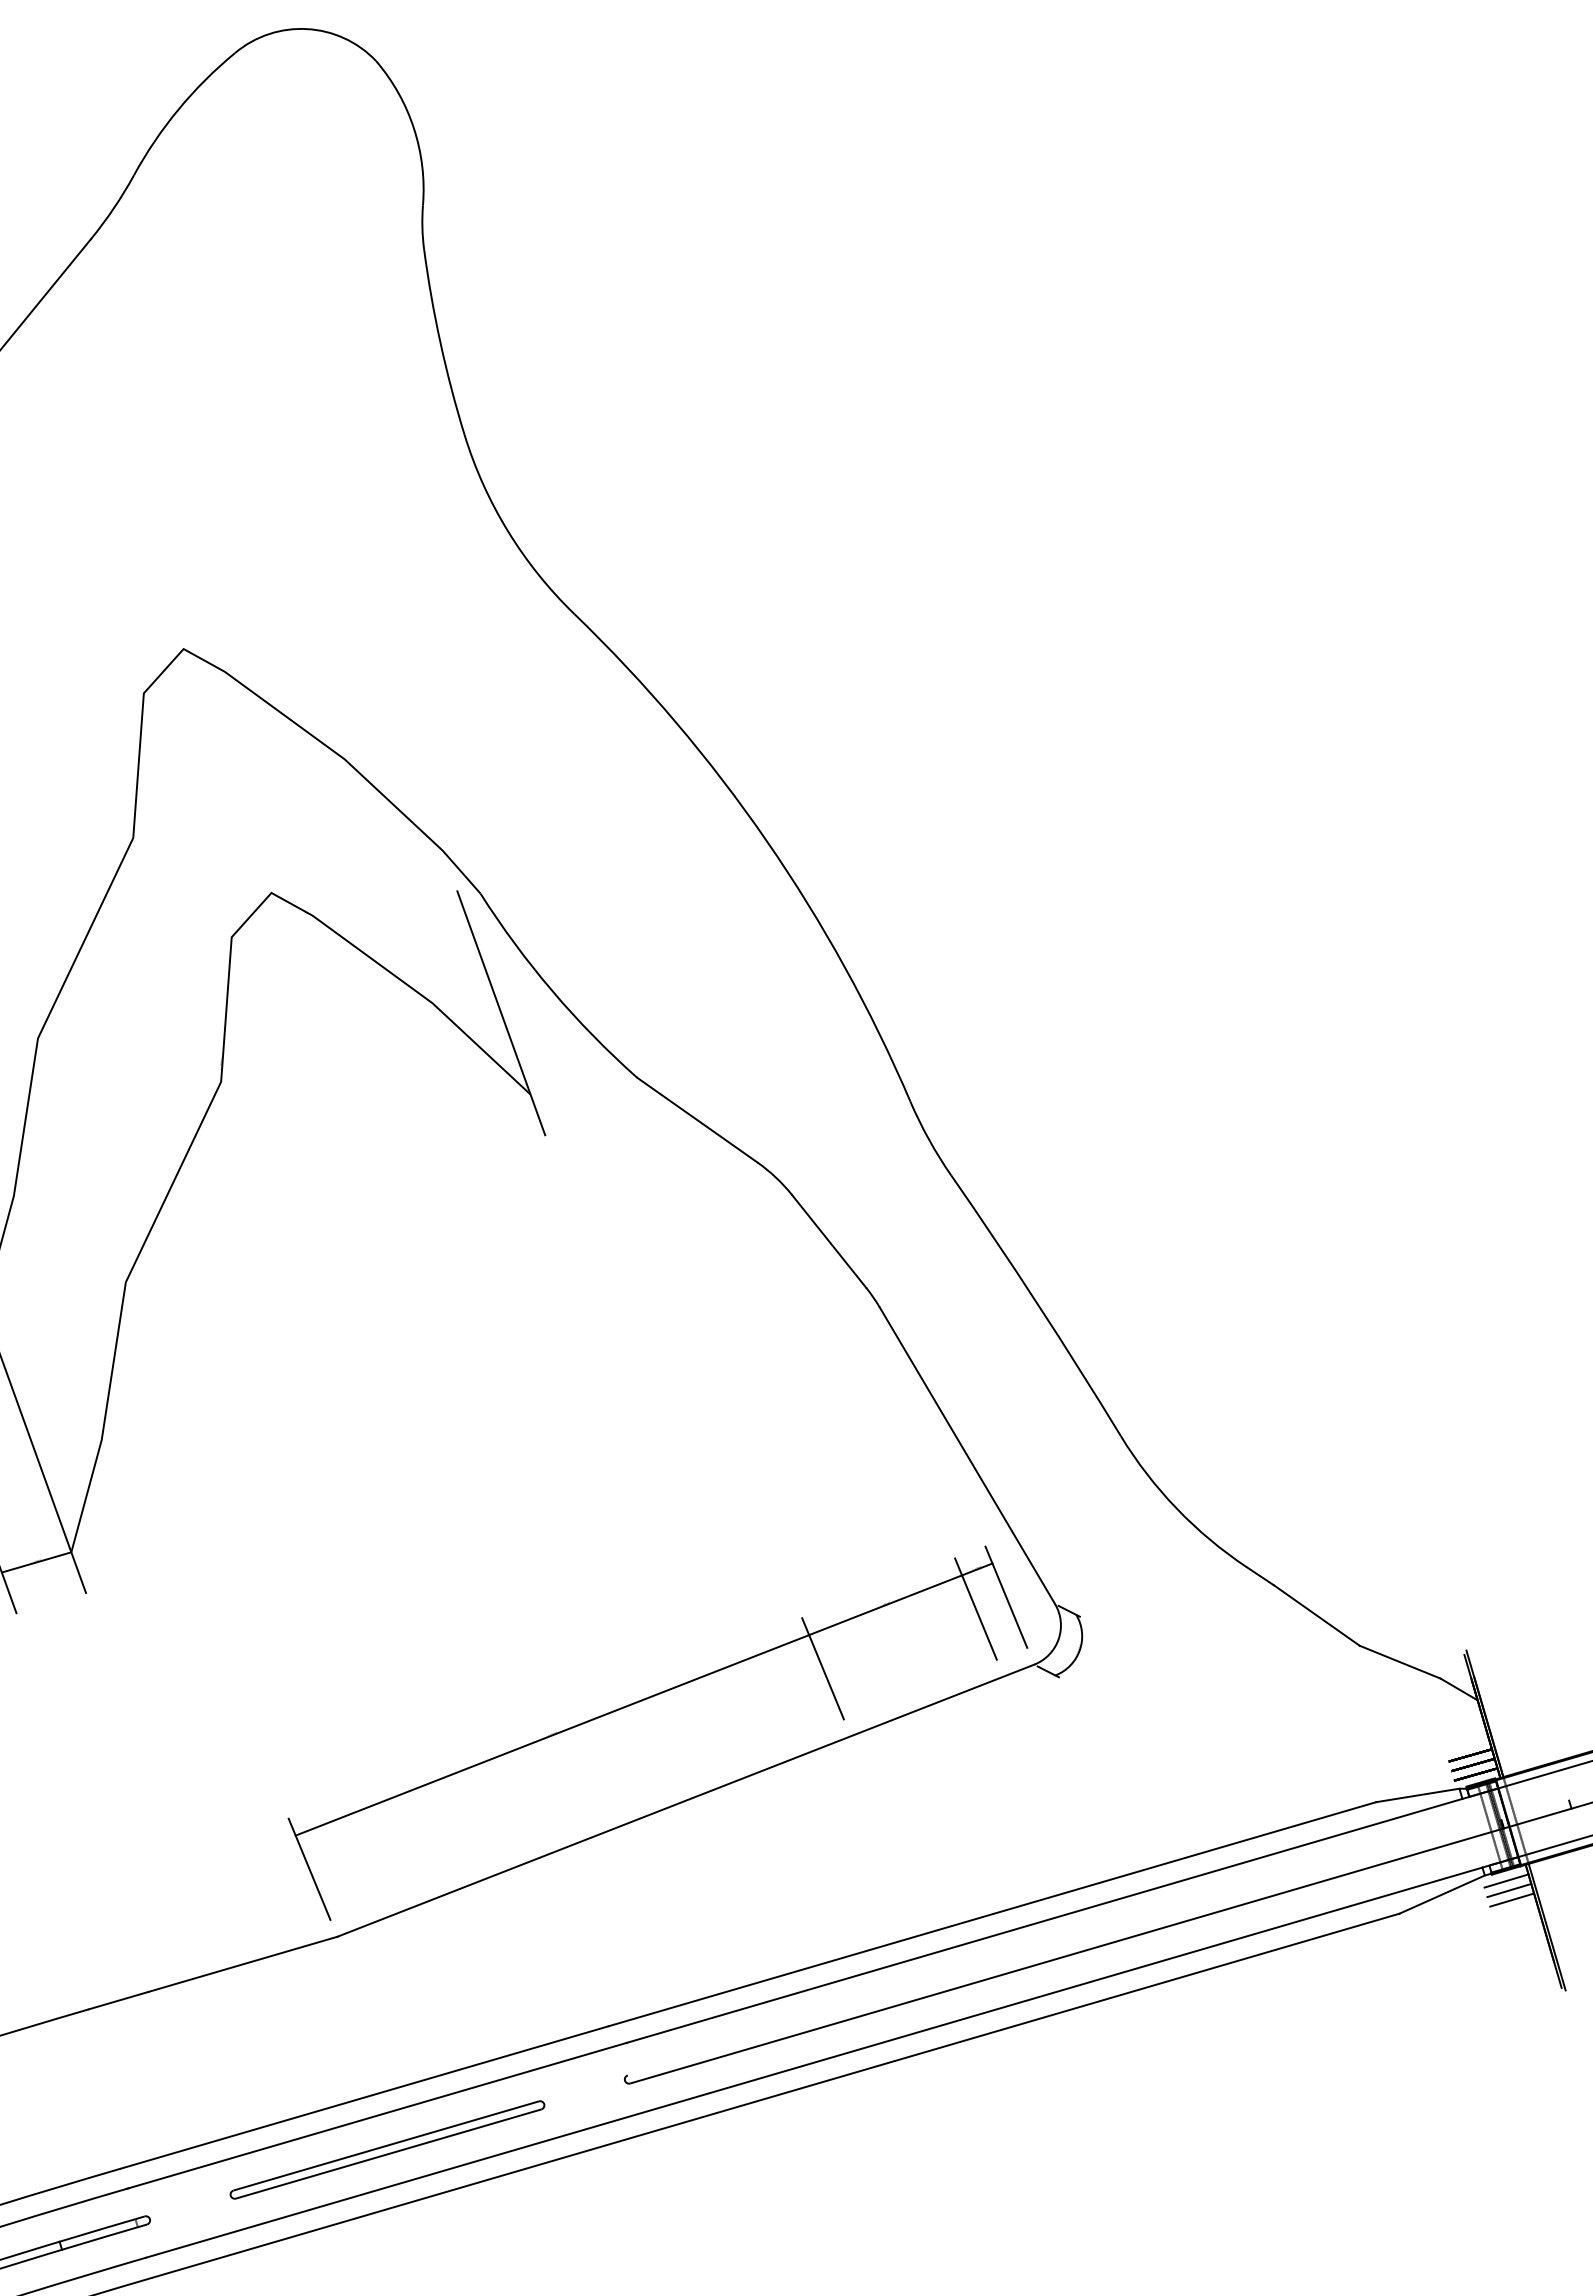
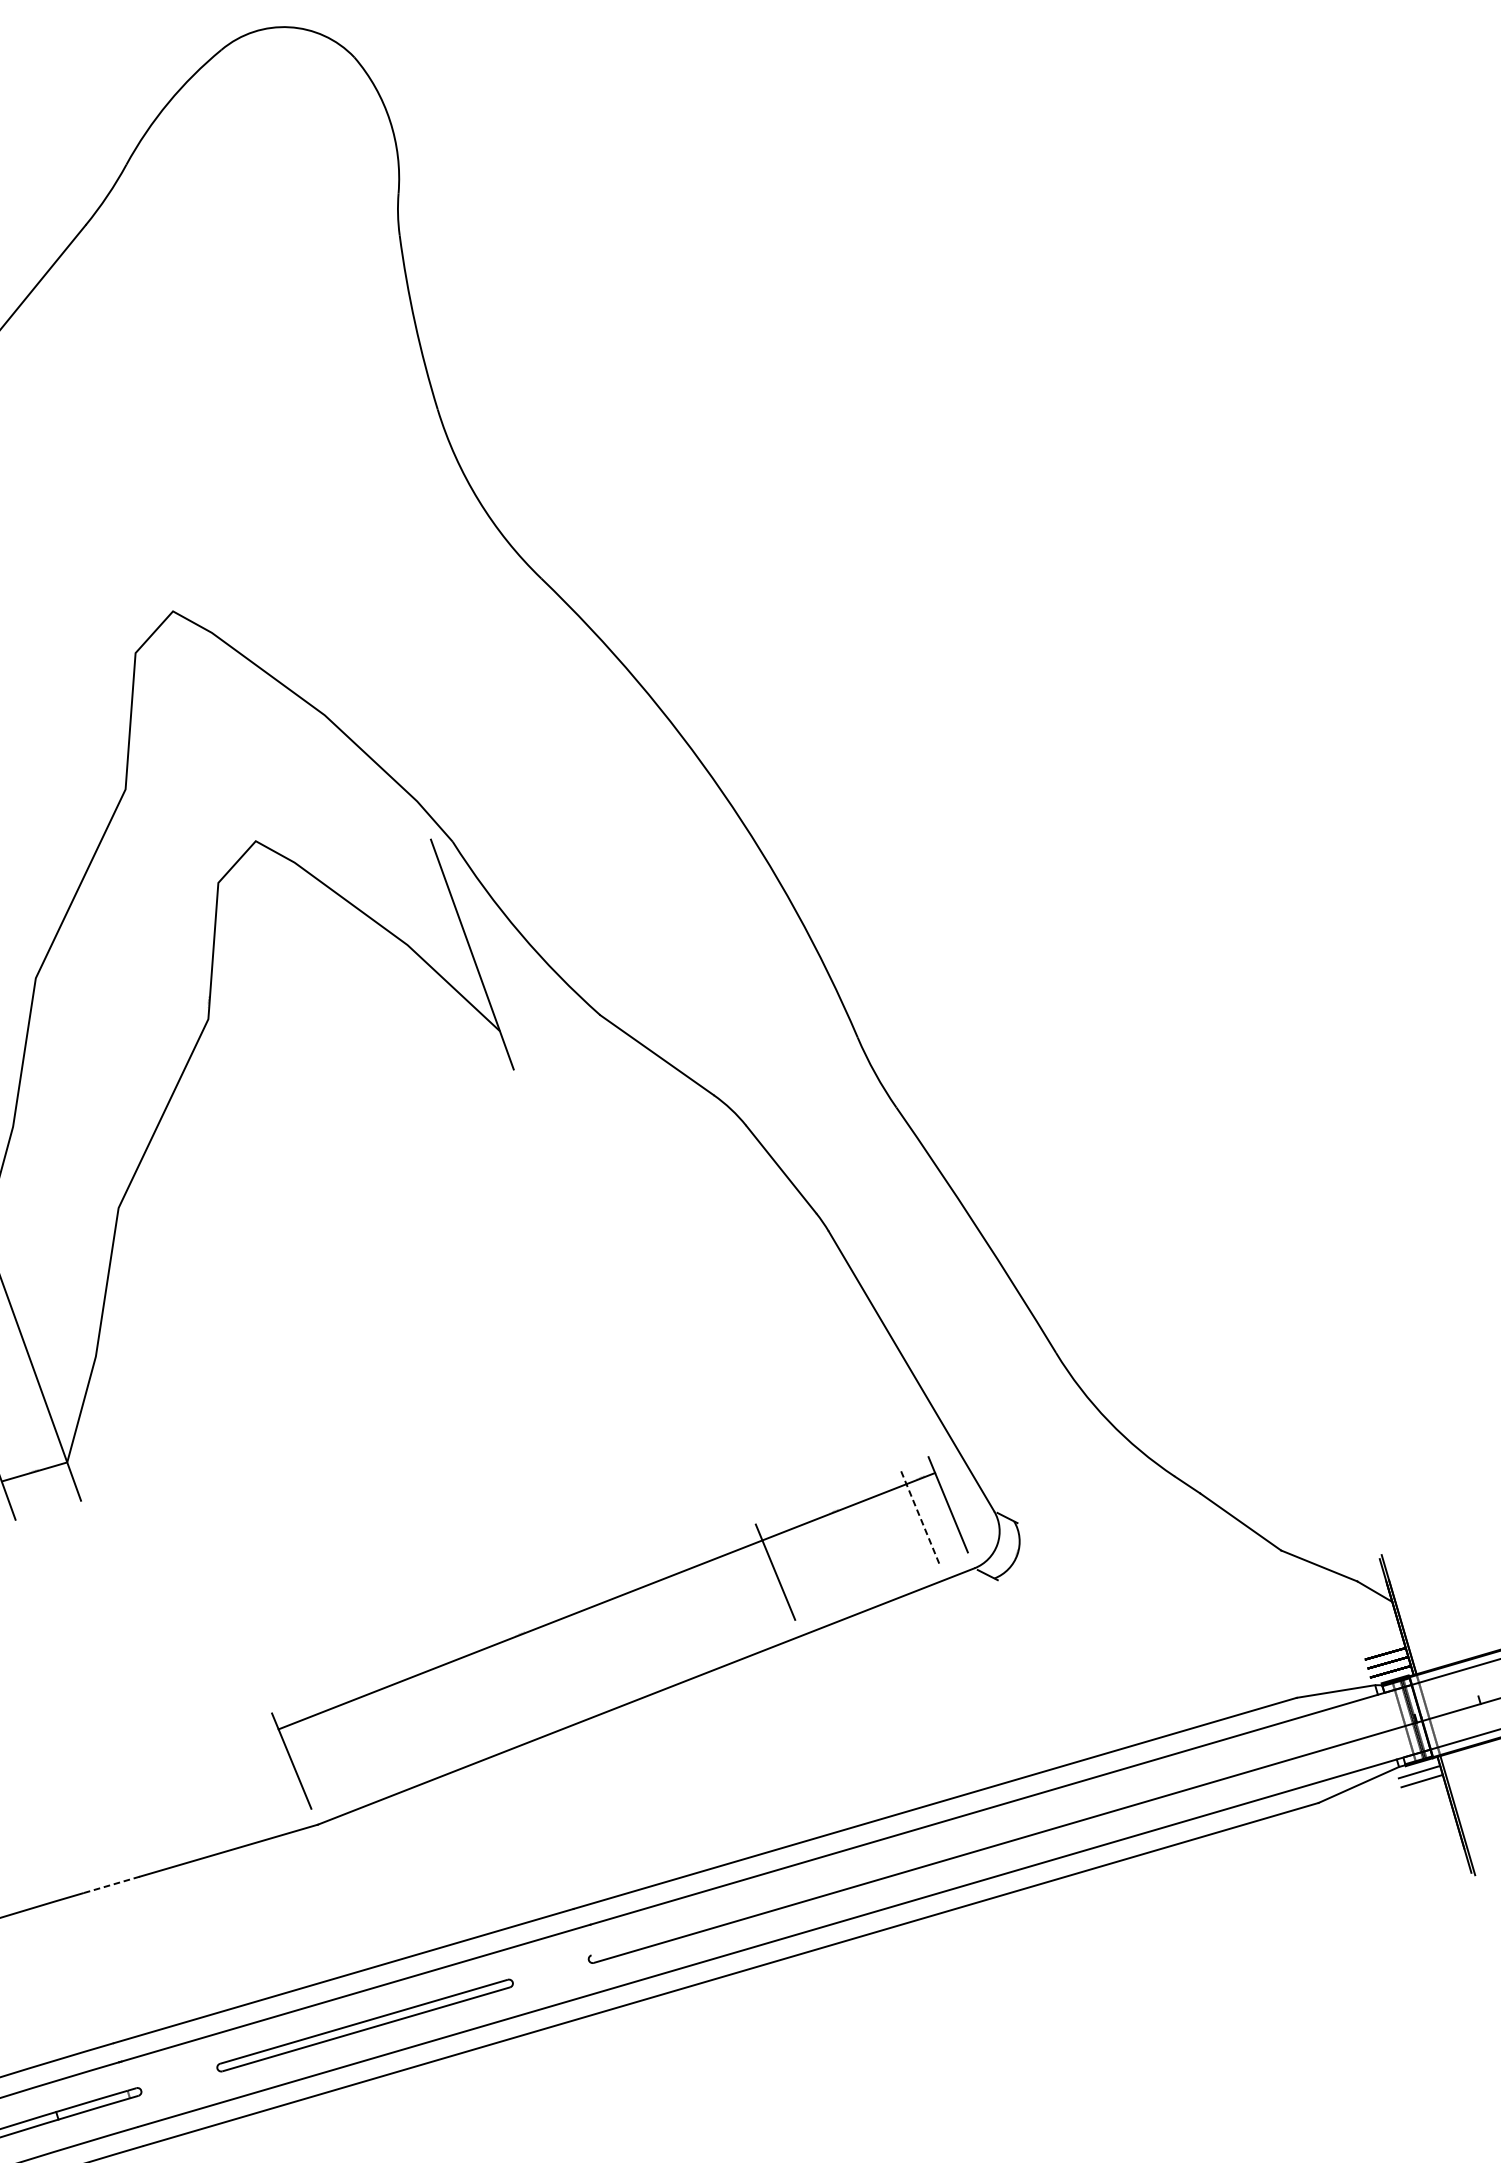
line: (975, 1609) -> (919, 1516), solid -> dashed
line: (1512, 1899) -> (1425, 1789), removed
line: (118, 2000) -> (111, 1884), solid -> dashed

